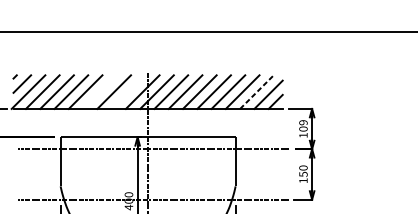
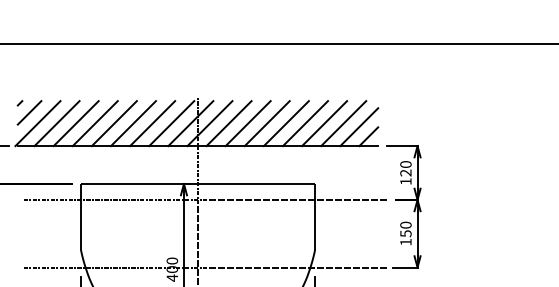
line: (99, 92) -> (133, 123), added
line: (128, 92) -> (171, 123), added
line: (256, 92) -> (343, 123), dashed -> solid
text: (303, 125) -> (405, 168), 109 -> 120

